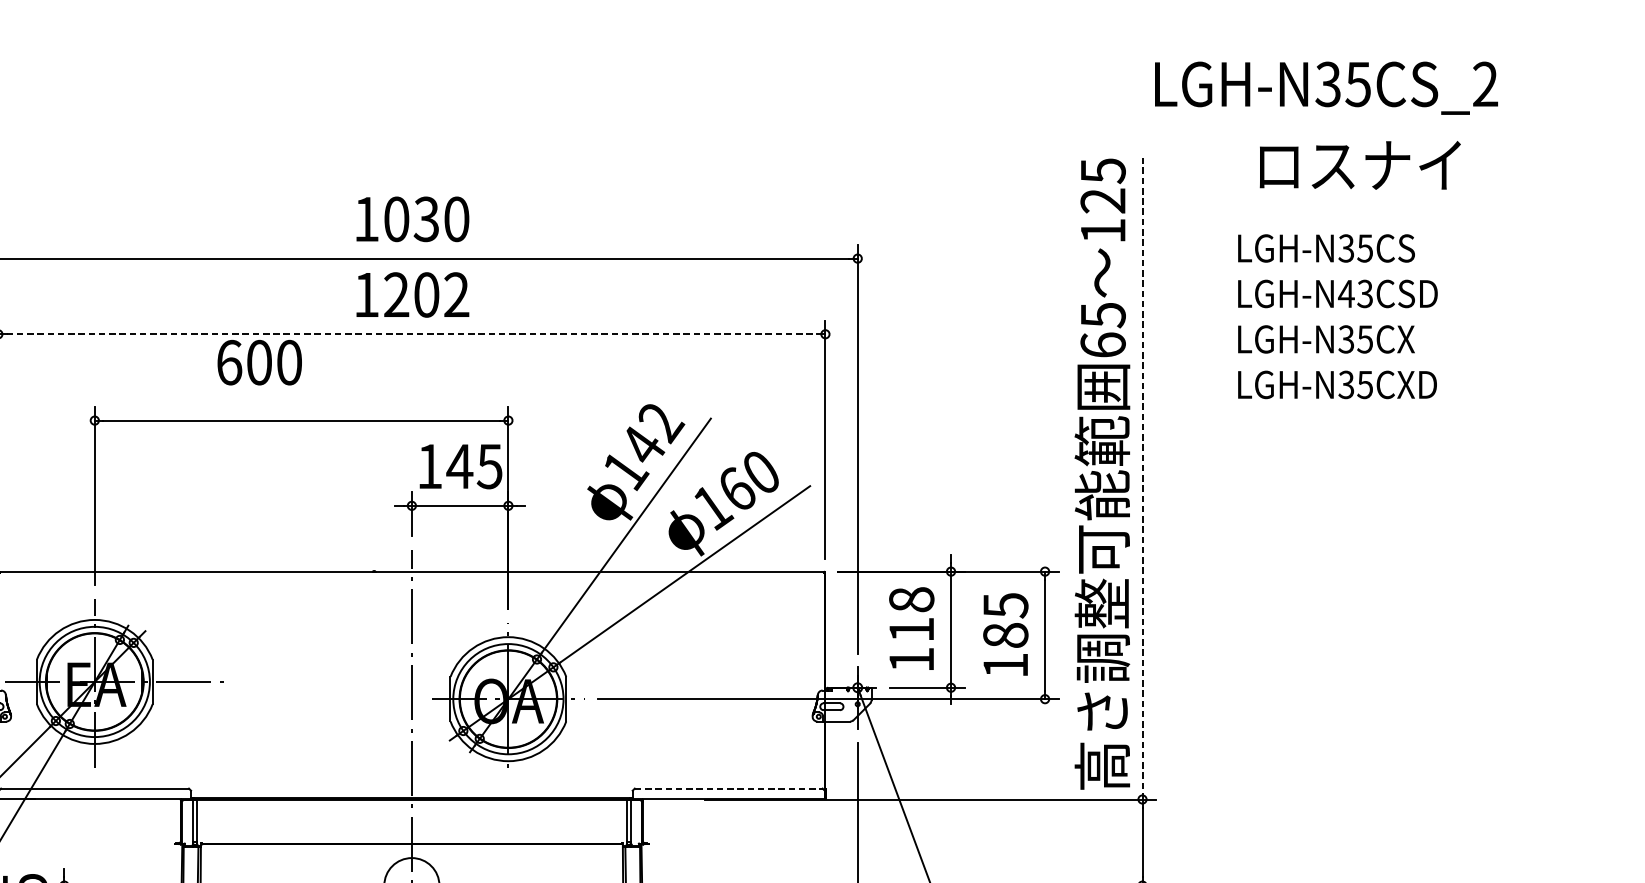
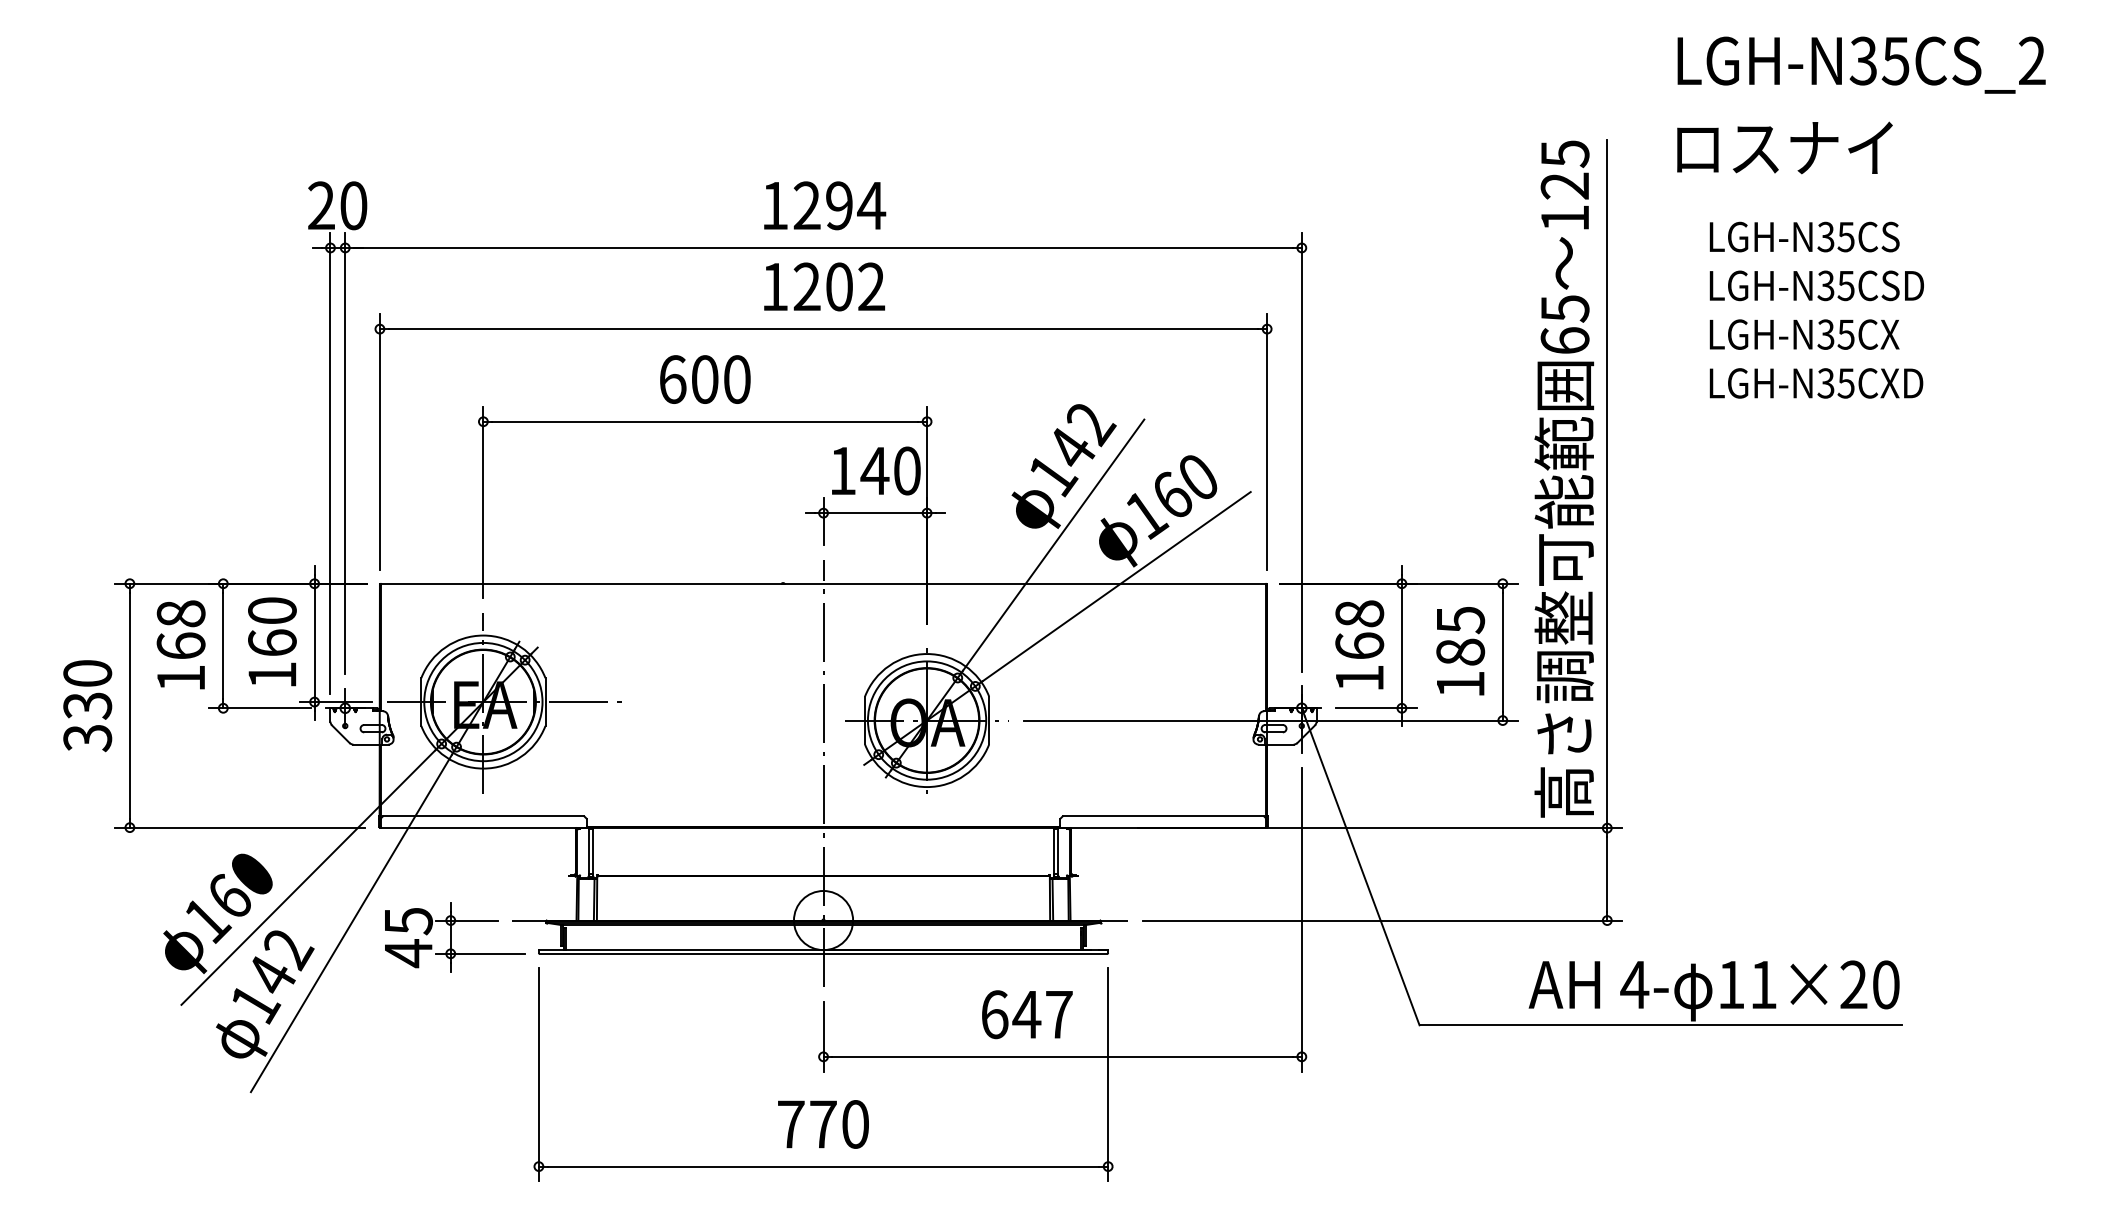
text: (1326, 87) -> (1861, 64), moved
text: (1359, 164) -> (1784, 147), moved
text: (426, 219) -> (839, 205), 1030 -> 1294
text: (1355, 293) -> (1835, 285), LGH-N43CSD -> LGH-N35CSD
line: (411, 334) -> (823, 329), dashed -> solid
text: (259, 362) -> (705, 379), moved
text: (489, 466) -> (906, 470), 145 -> 140
line: (1142, 478) -> (1607, 483), dashed -> solid
text: (911, 629) -> (1359, 645), 118 -> 168
line: (728, 788) -> (1163, 816), dashed -> solid

